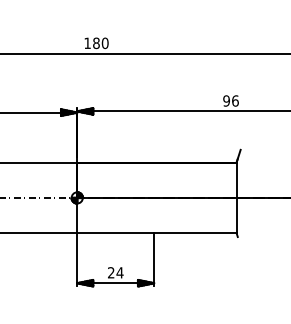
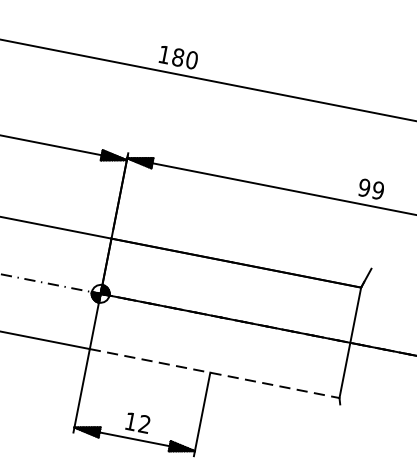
text: (235, 100) -> (378, 189), 96 -> 99
line: (156, 233) -> (213, 373), solid -> dashed
text: (115, 272) -> (137, 422), 24 -> 12

